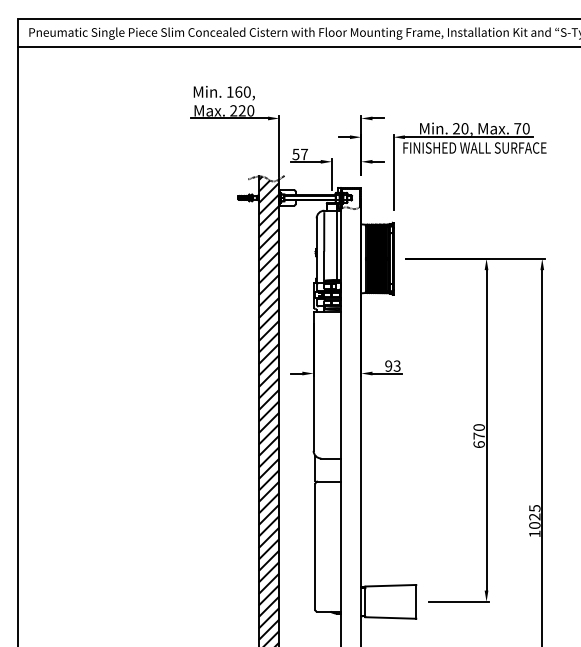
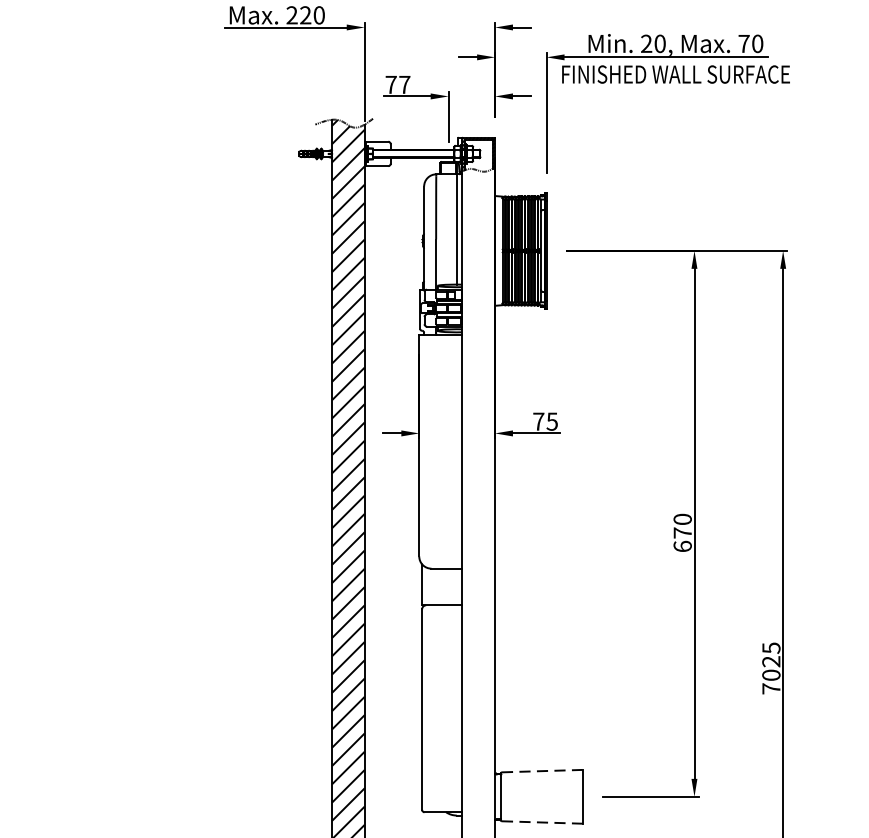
text: (295, 154) -> (390, 84), 57 -> 77
text: (392, 365) -> (544, 420), 93 -> 75
text: (534, 533) -> (770, 688), 1025 -> 7025
line: (391, 585) -> (543, 770), solid -> dashed
line: (391, 618) -> (543, 823), solid -> dashed

